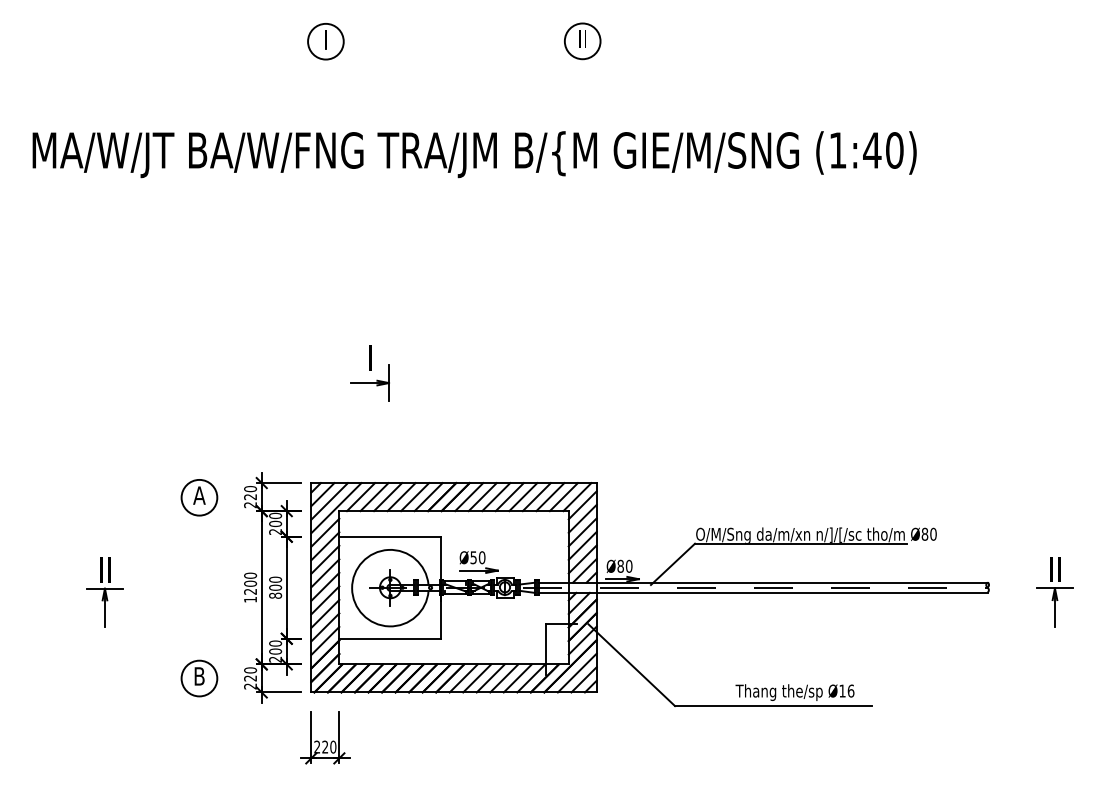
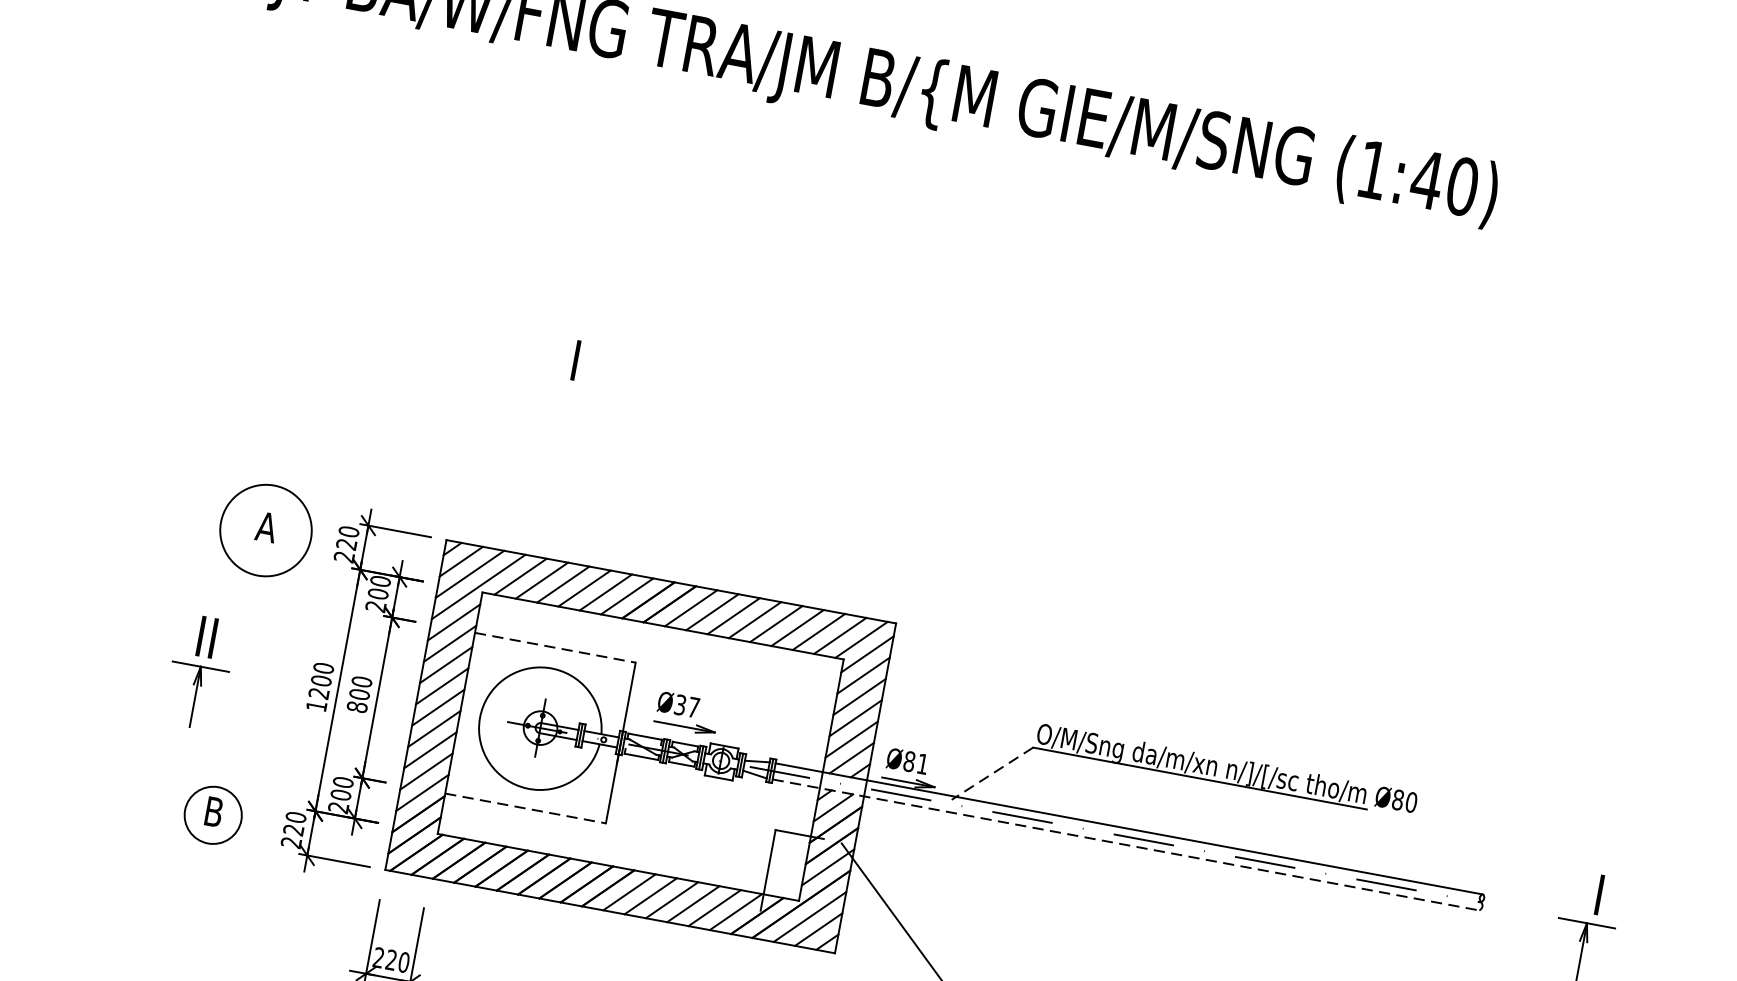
part: (369, 382) -> (567, 398), removed
circle: (199, 497) -> (266, 530), size x1.6
line: (390, 536) -> (555, 647), solid -> dashed
text: (477, 557) -> (686, 705), Ø50 -> Ø37
line: (672, 564) -> (991, 773), solid -> dashed
text: (628, 565) -> (922, 762), Ø80 -> Ø81
text: (1051, 569) -> (1587, 892), II -> I
part: (104, 592) -> (199, 672), moved
line: (763, 592) -> (1126, 844), solid -> dashed
line: (390, 638) -> (525, 808), solid -> dashed

